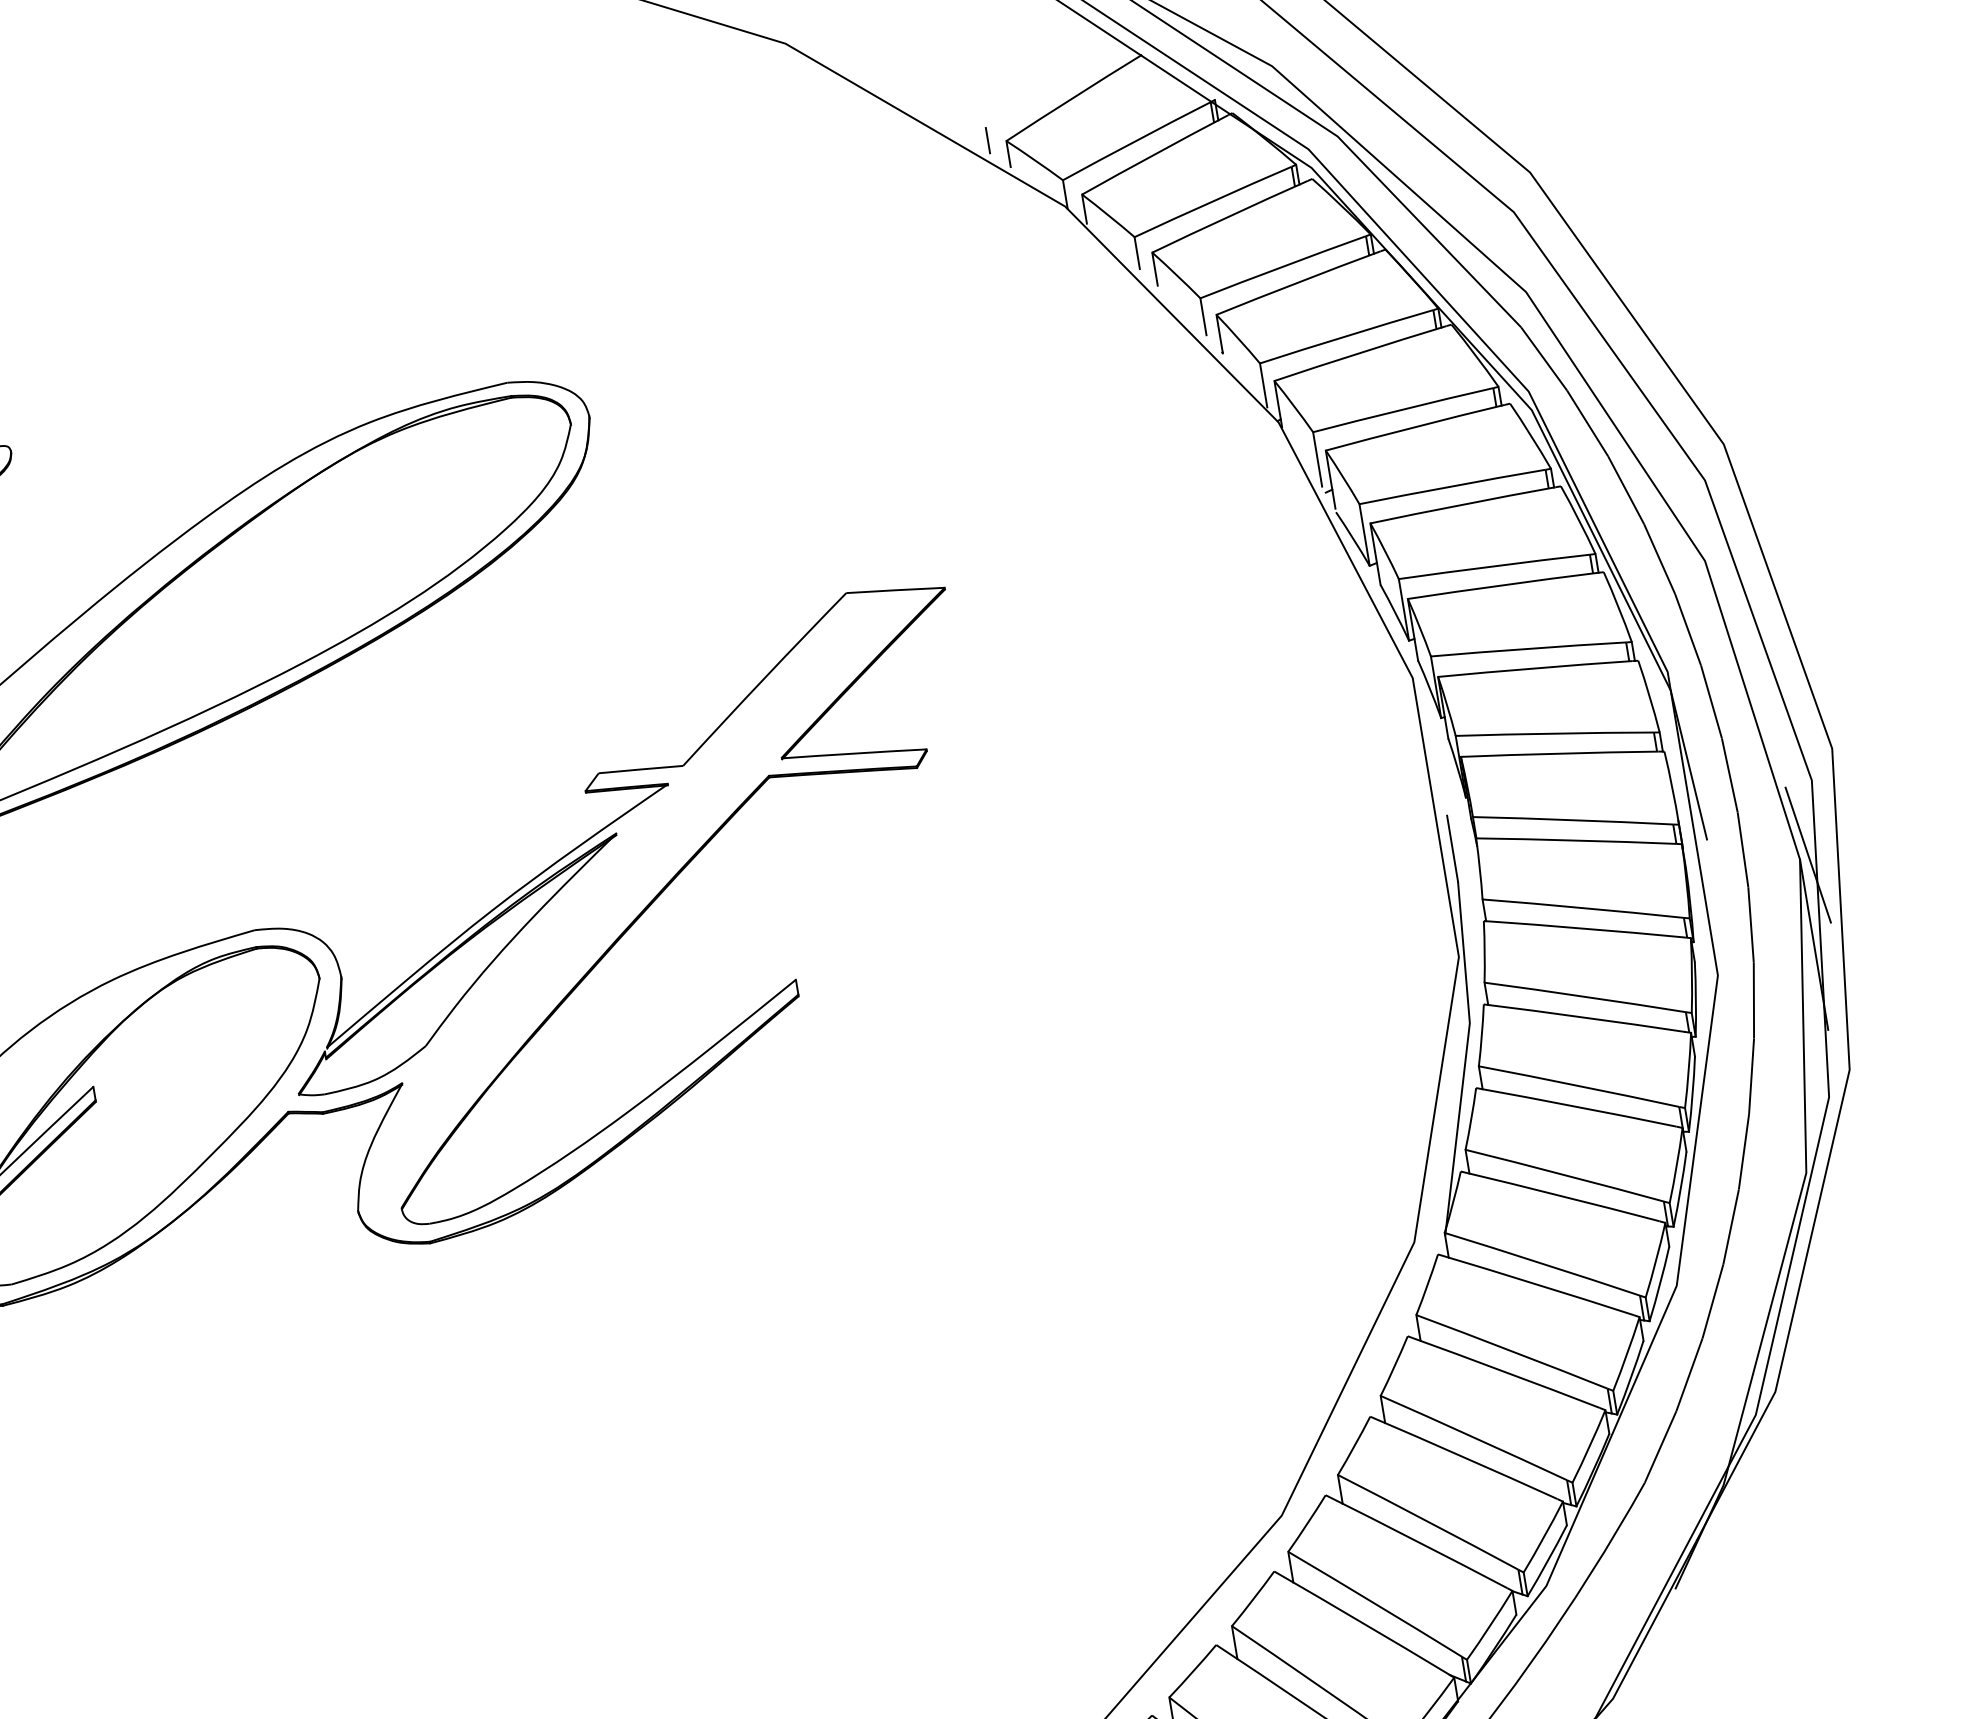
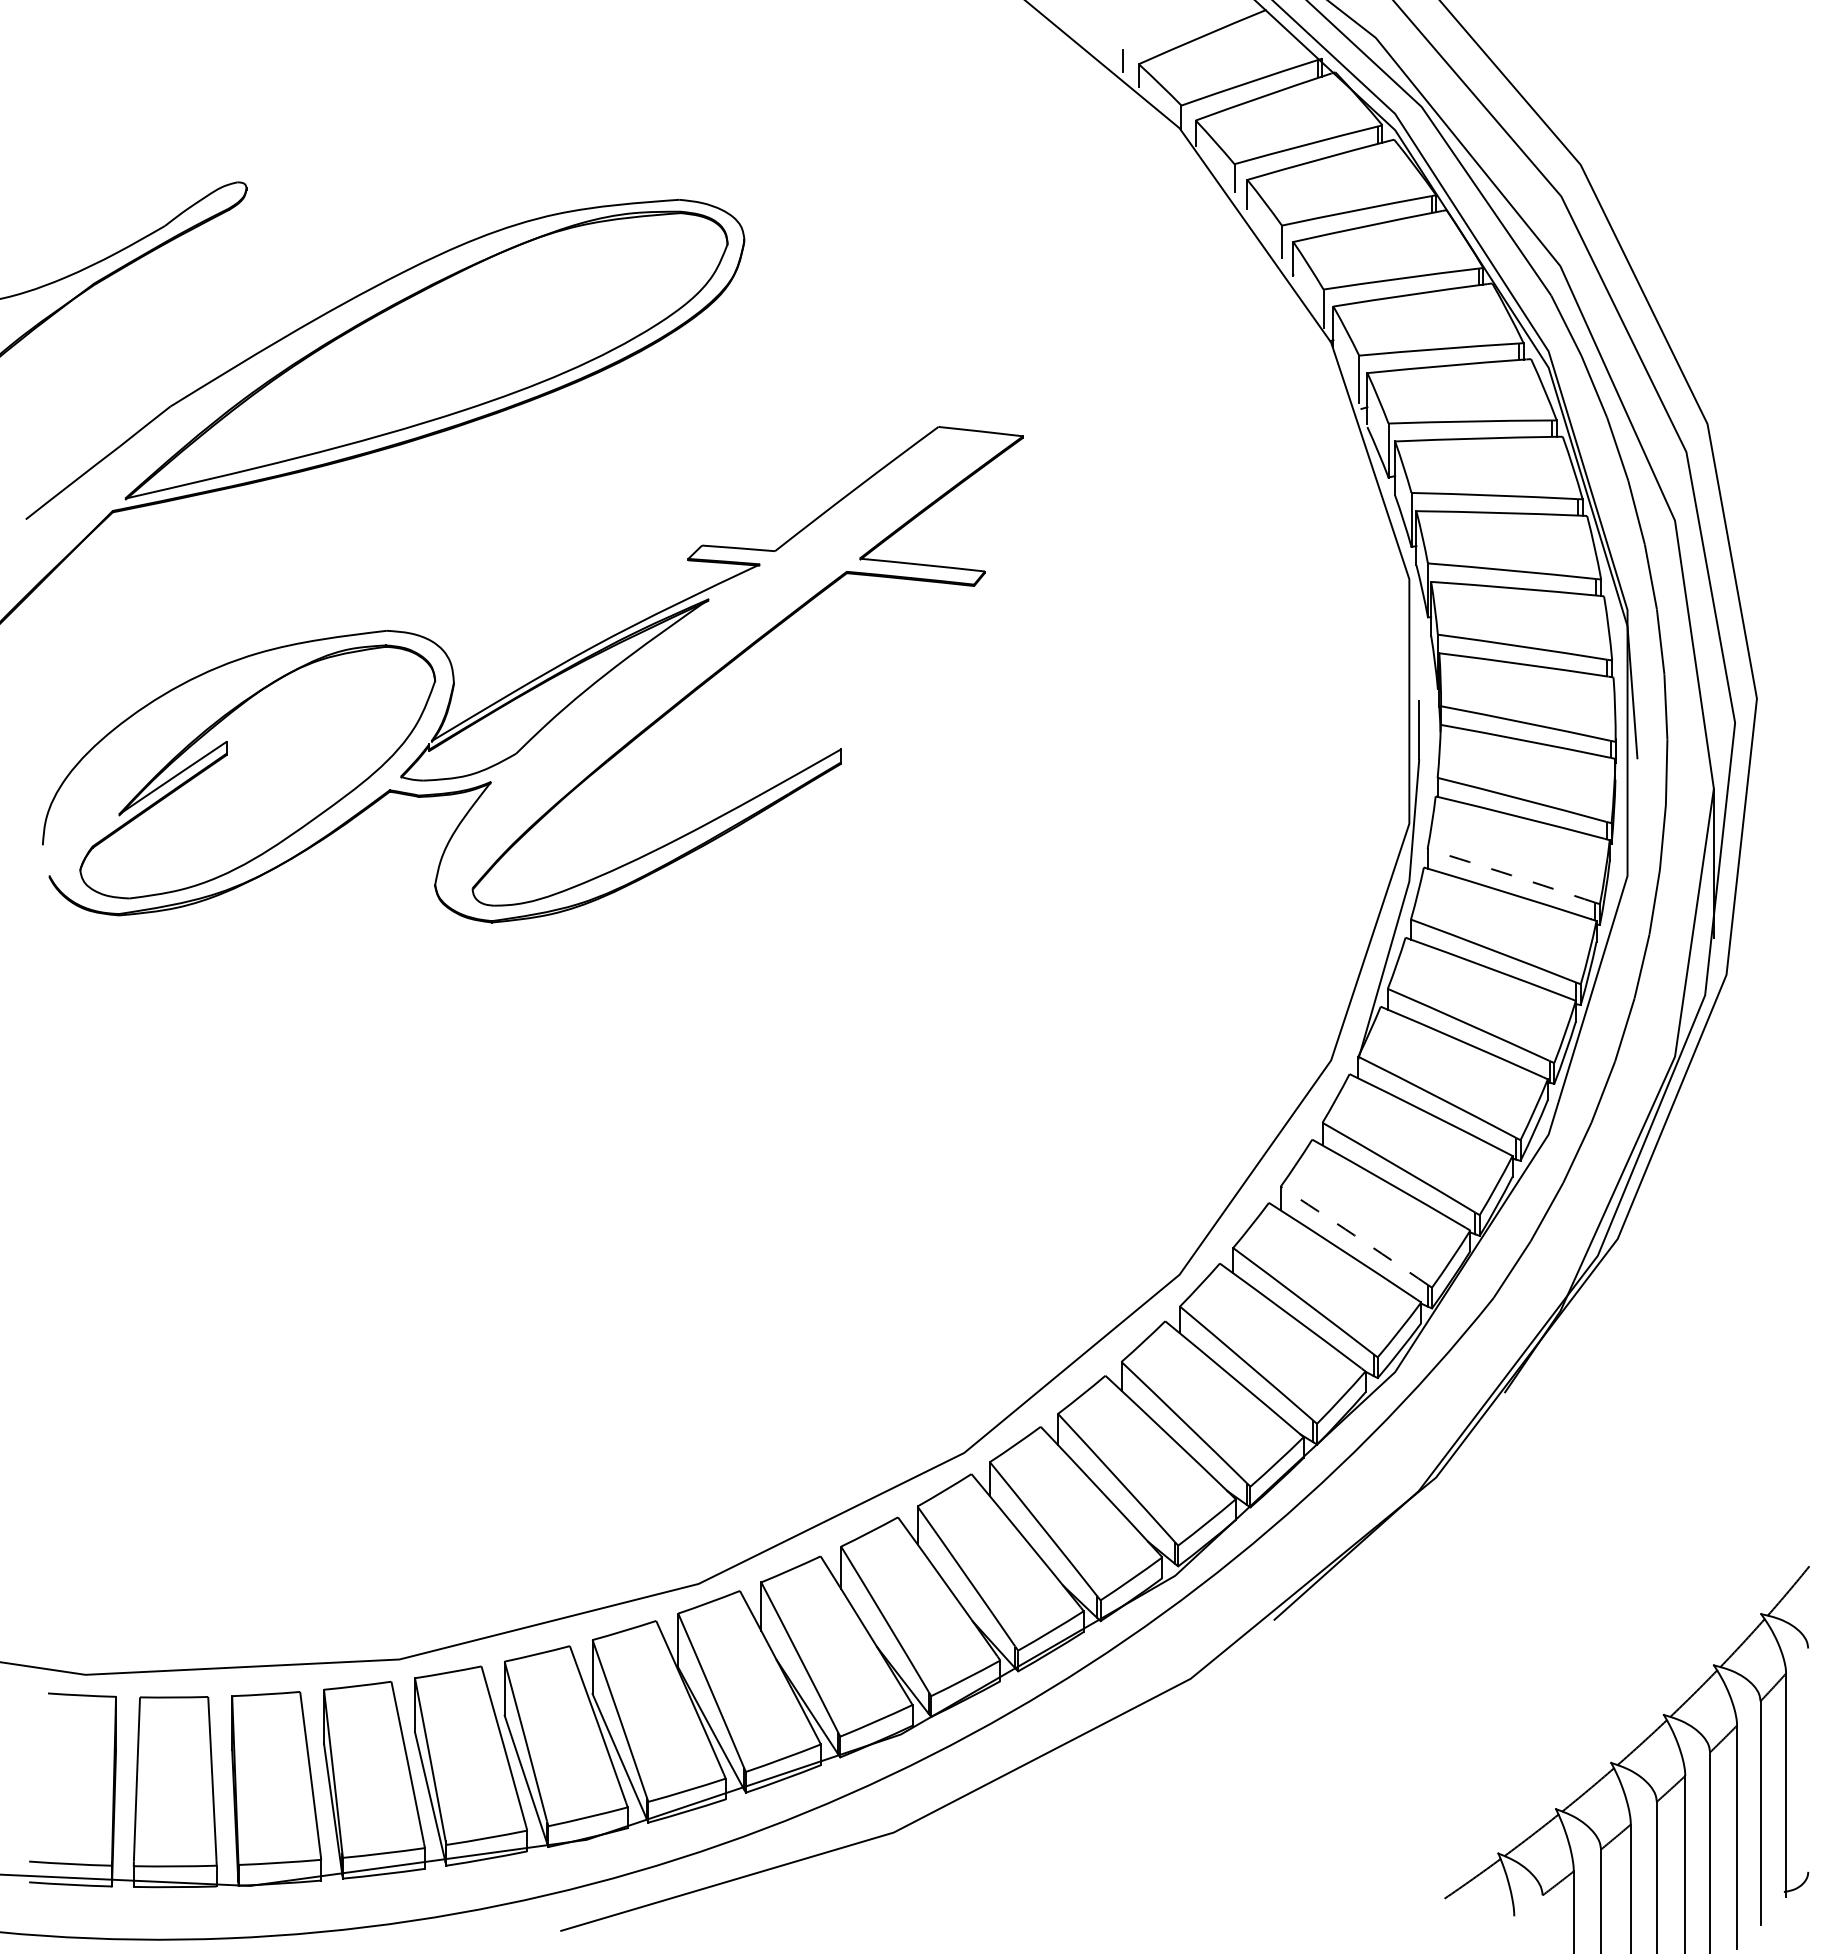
line: (1808, 854) -> (1721, 785), removed
arc: (1585, 996) -> (1511, 875), solid -> dashed
arc: (1474, 1437) -> (1354, 1235), solid -> dashed

